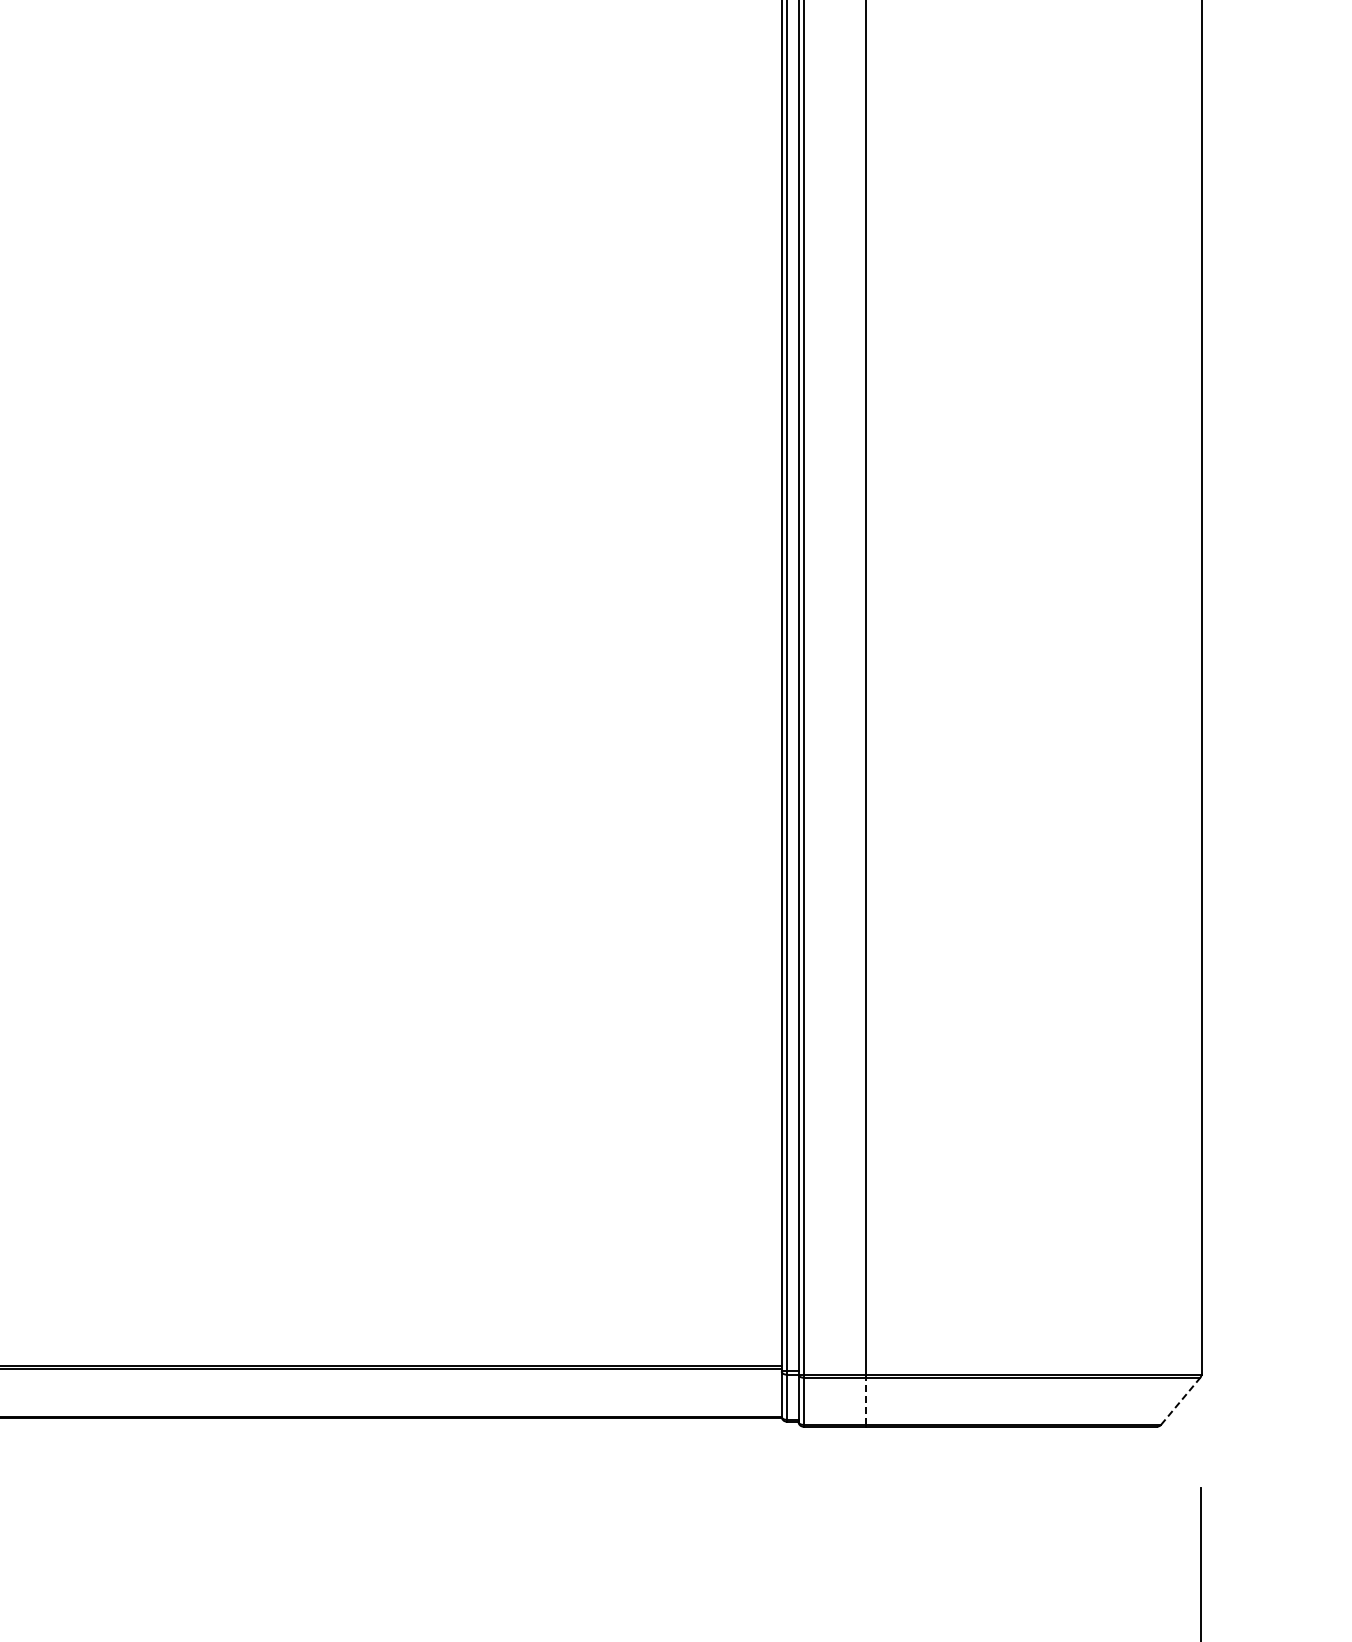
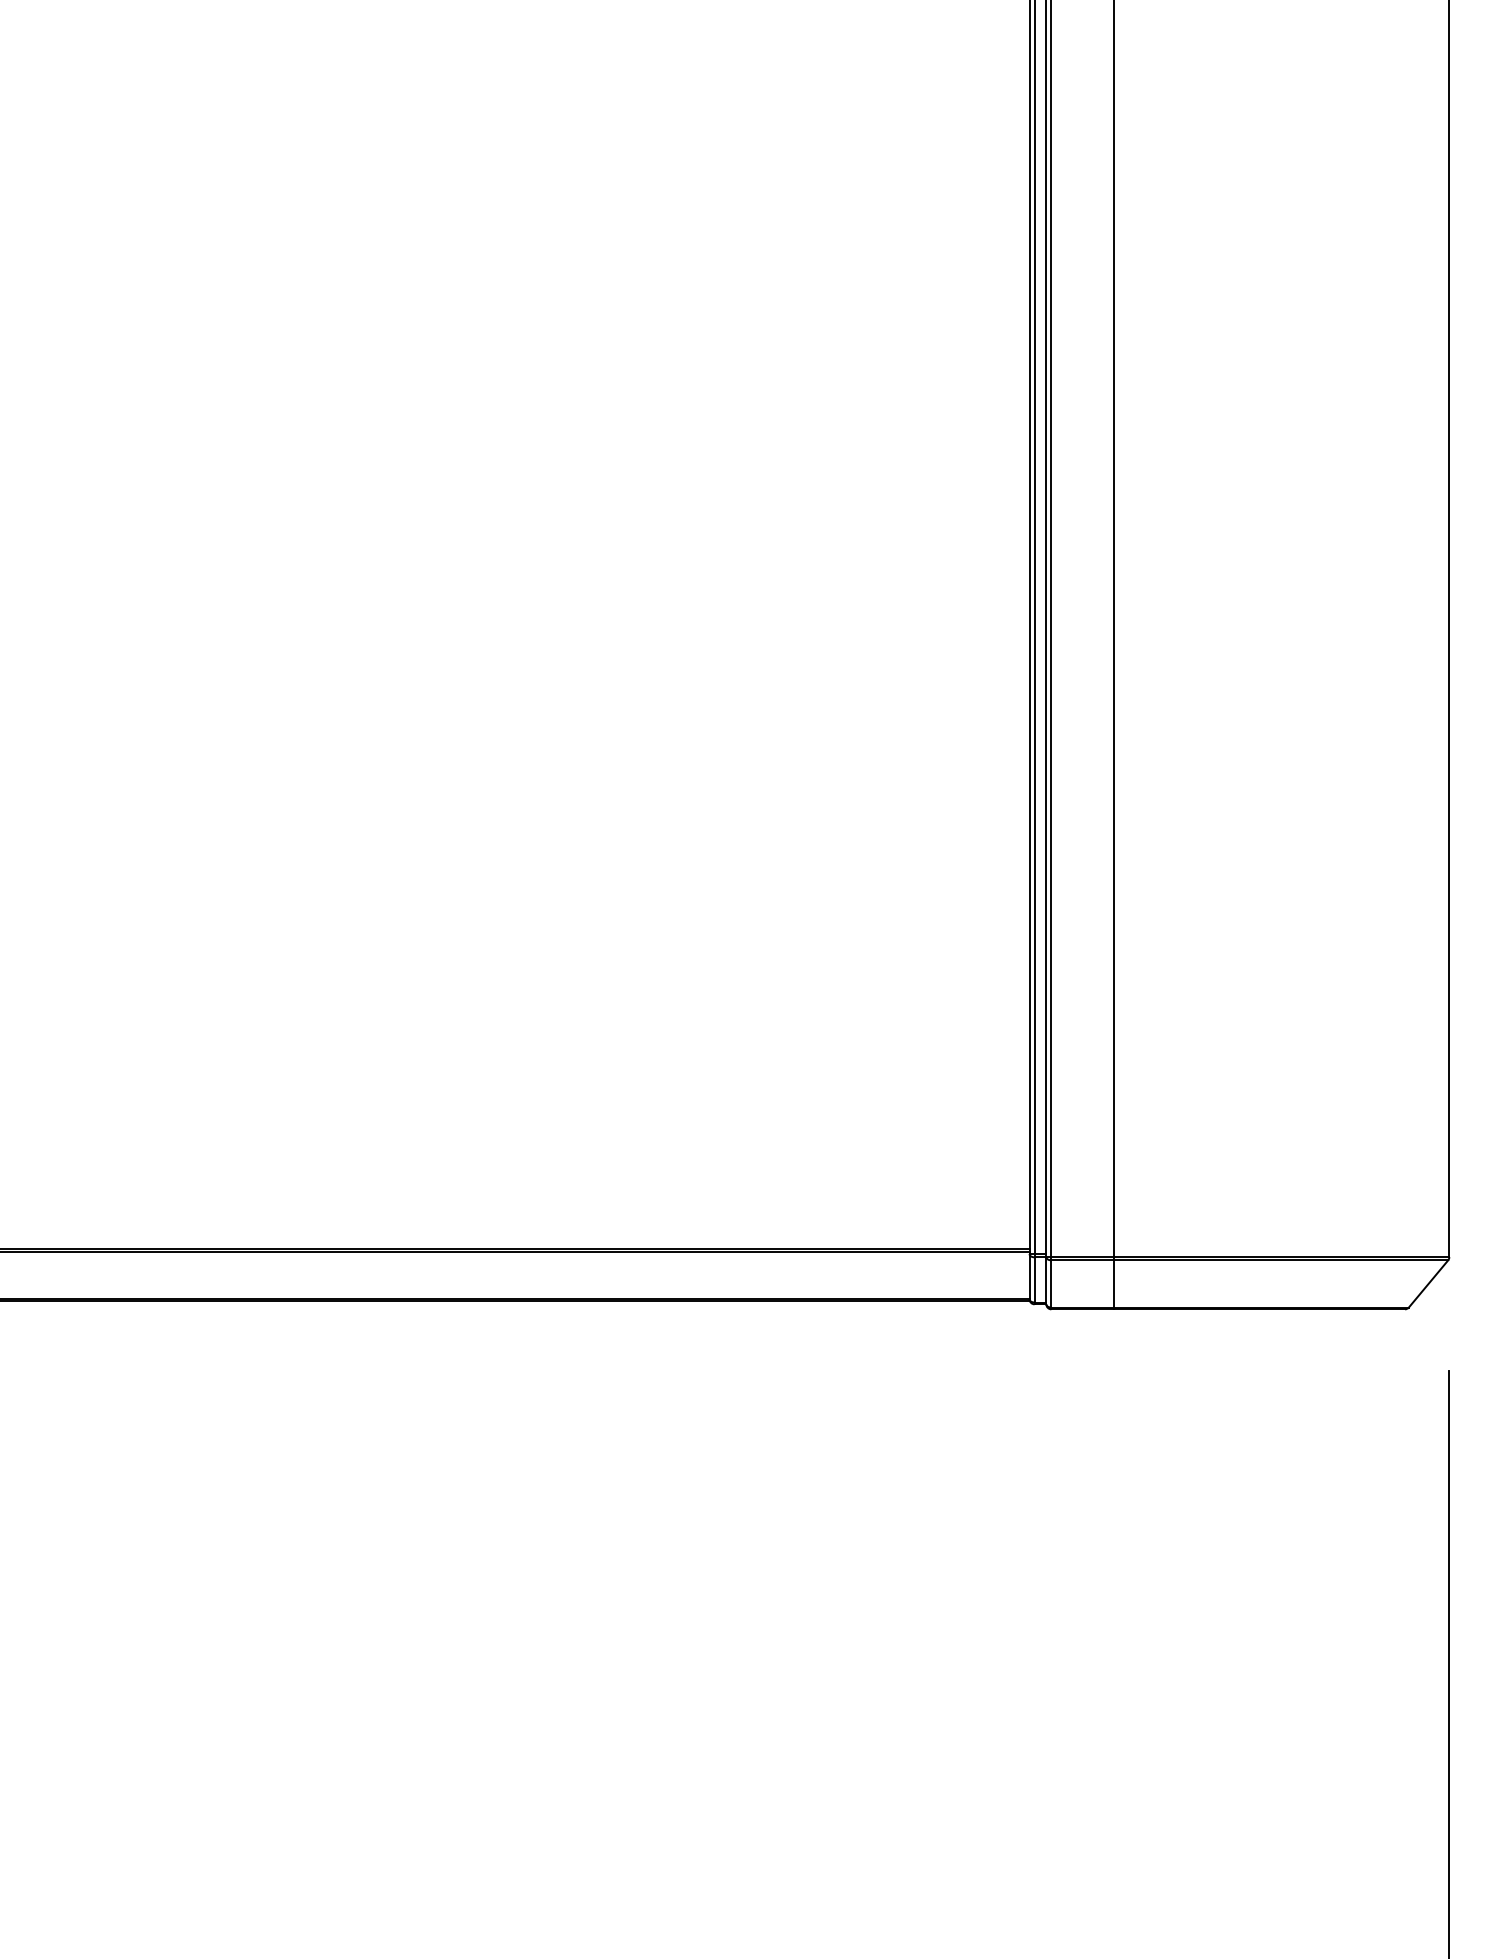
line: (865, 1400) -> (1113, 1283), dashed -> solid
line: (1180, 1400) -> (1428, 1283), dashed -> solid

